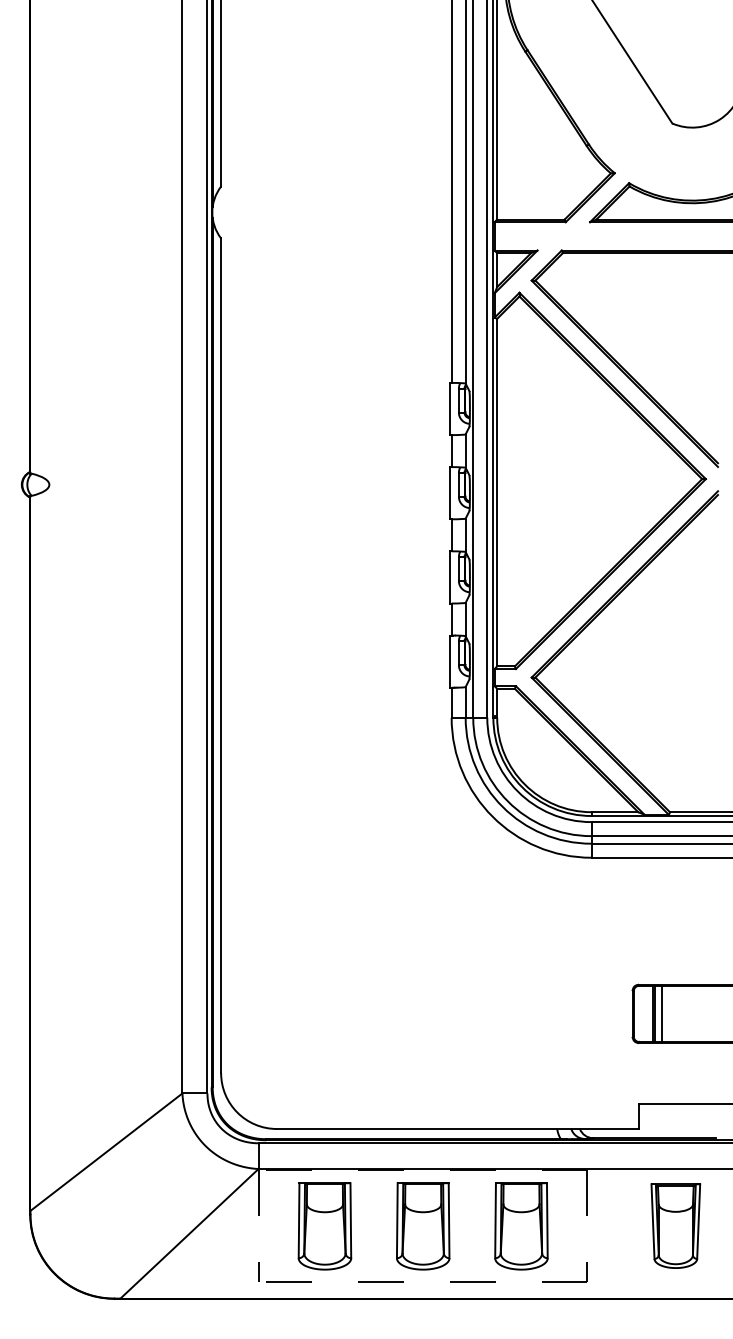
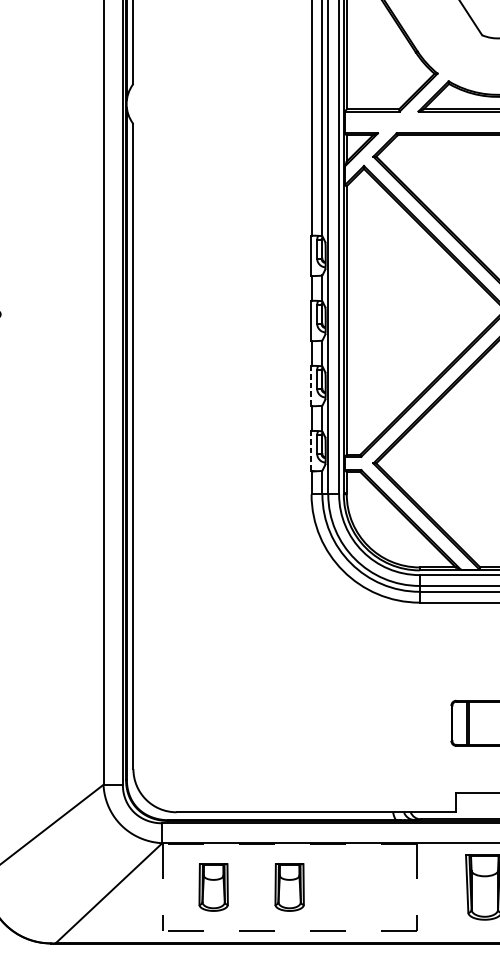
line: (450, 577) -> (310, 386), solid -> dashed
line: (450, 662) -> (310, 451), solid -> dashed
line: (661, 1013) -> (473, 723), removed
part: (324, 1226) -> (213, 887), size x0.7
part: (423, 1226) -> (289, 887), size x0.7
part: (521, 1226) -> (365, 887), removed

